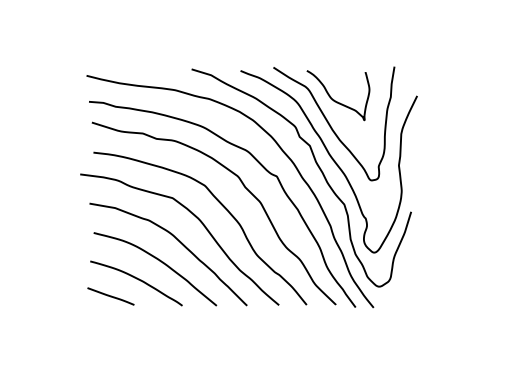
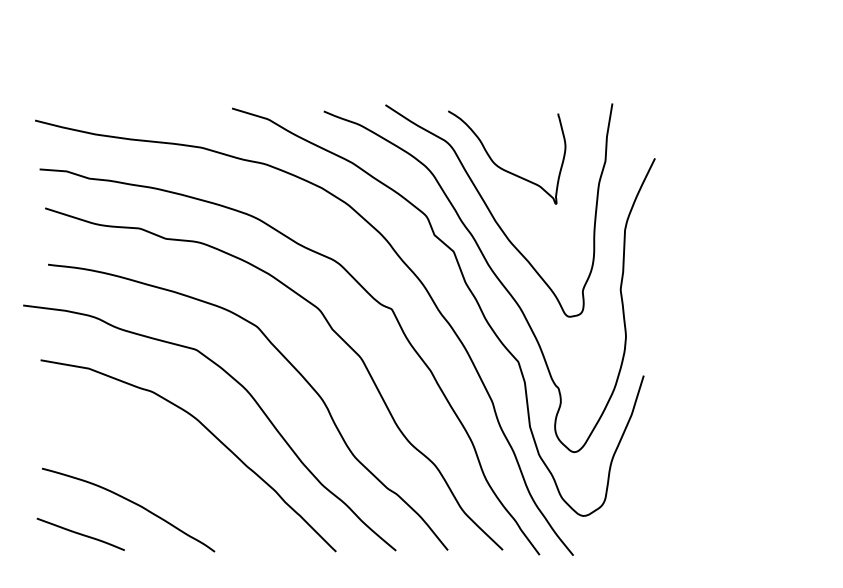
curve: (160, 262) -> (173, 470), removed

